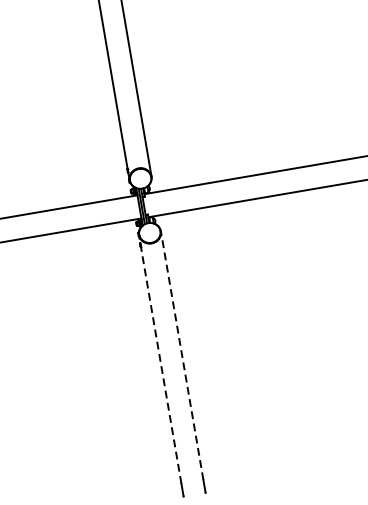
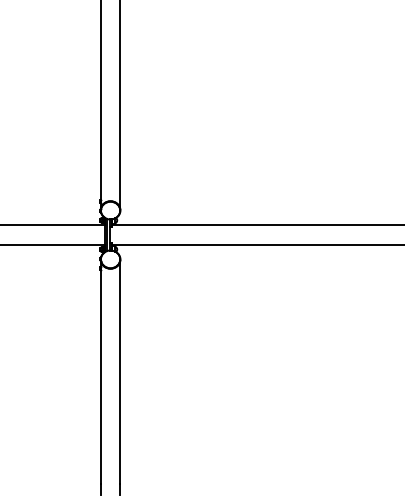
line: (182, 355) -> (120, 371), dashed -> solid
line: (159, 359) -> (100, 371), dashed -> solid

